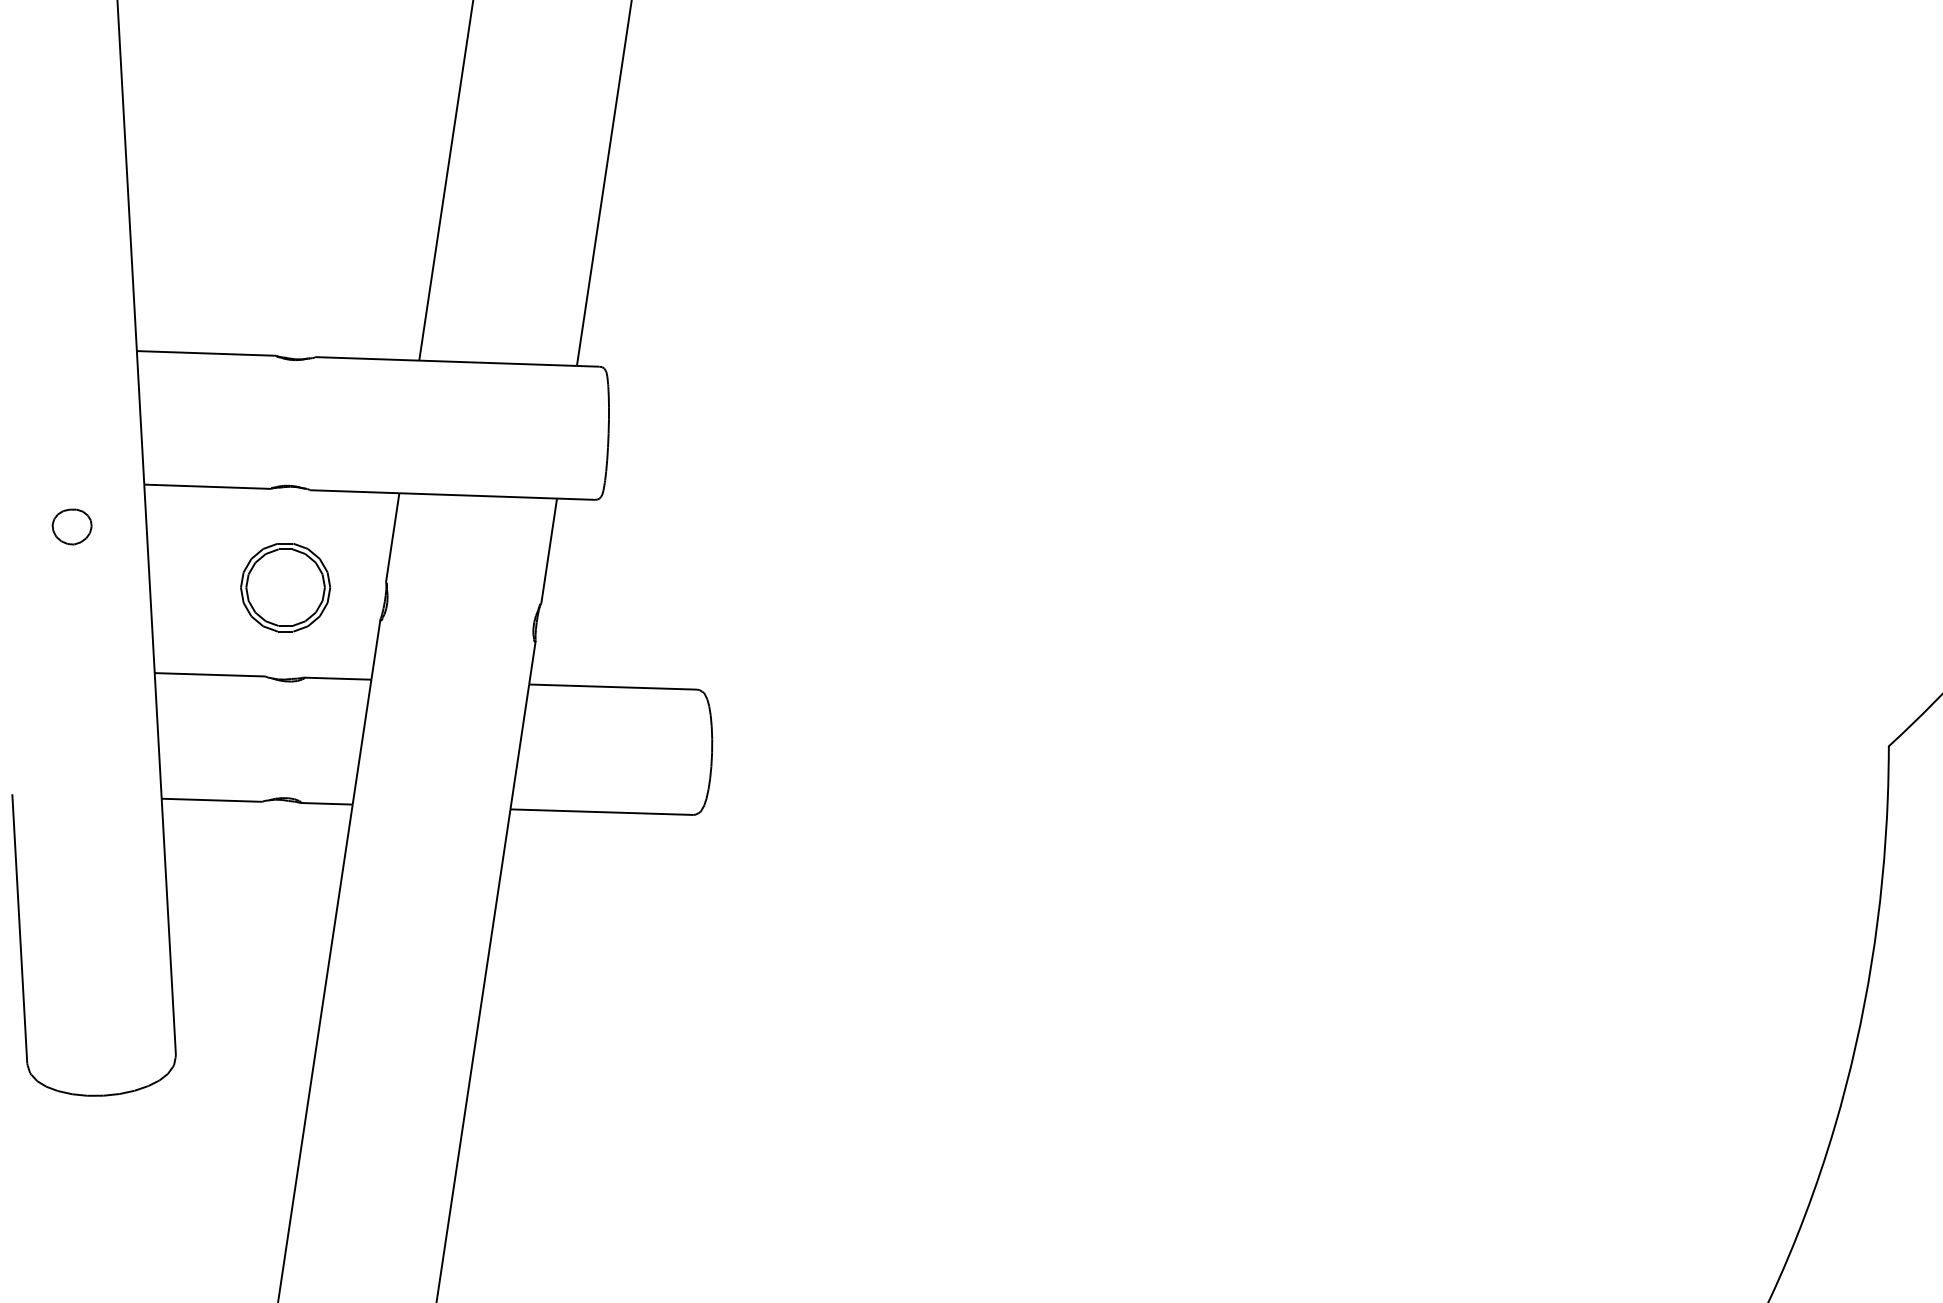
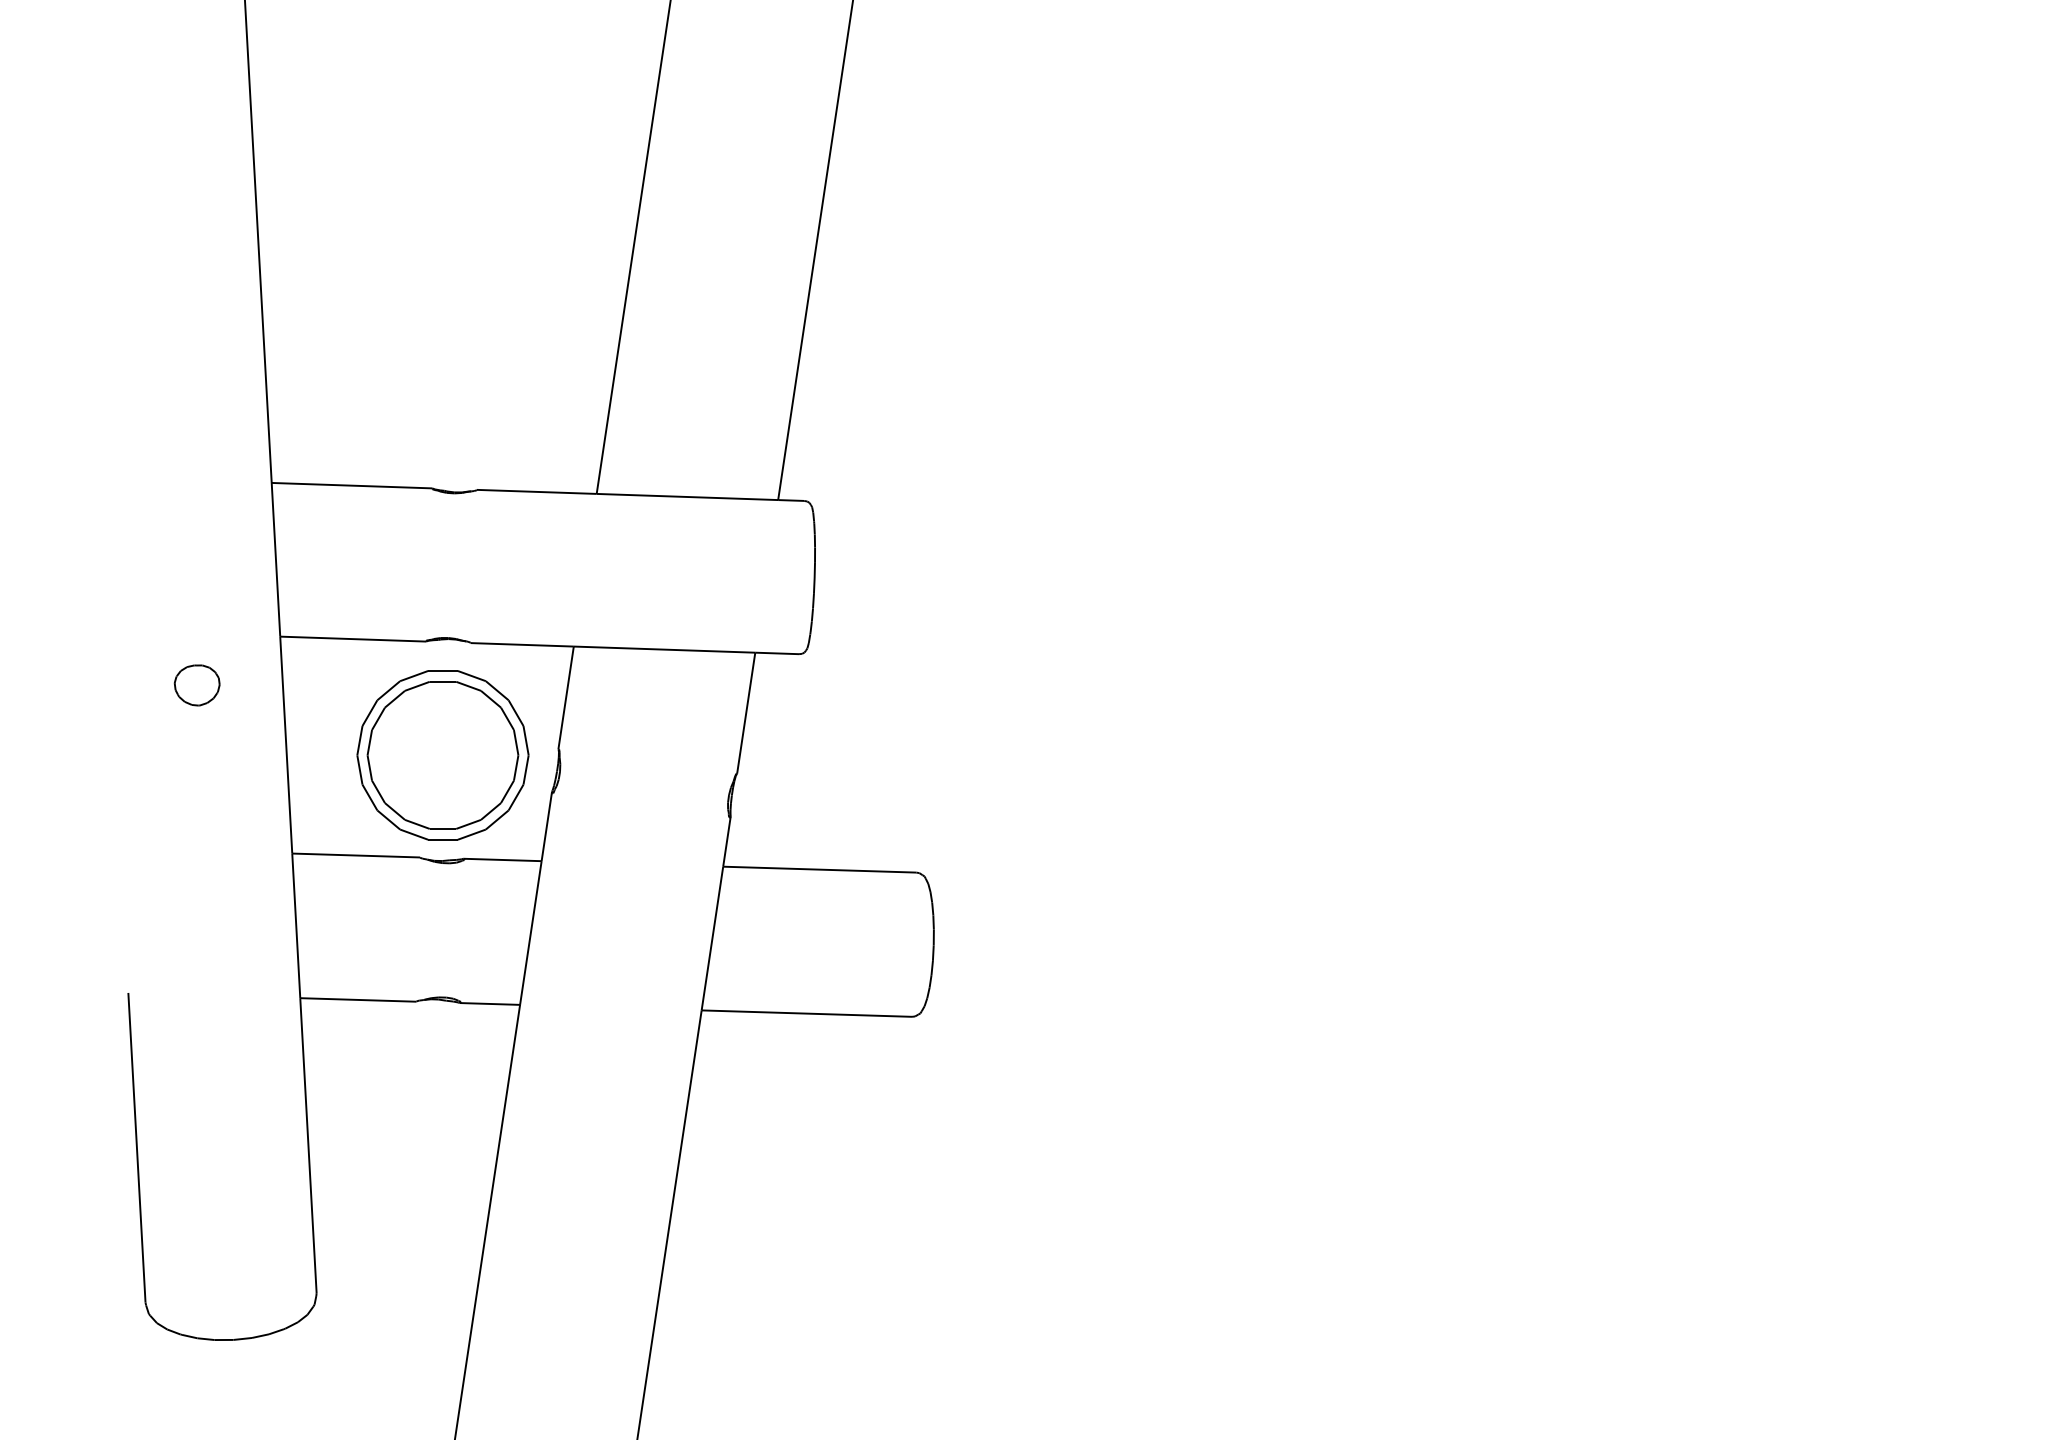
part: (285, 587) -> (442, 755), size x1.67

